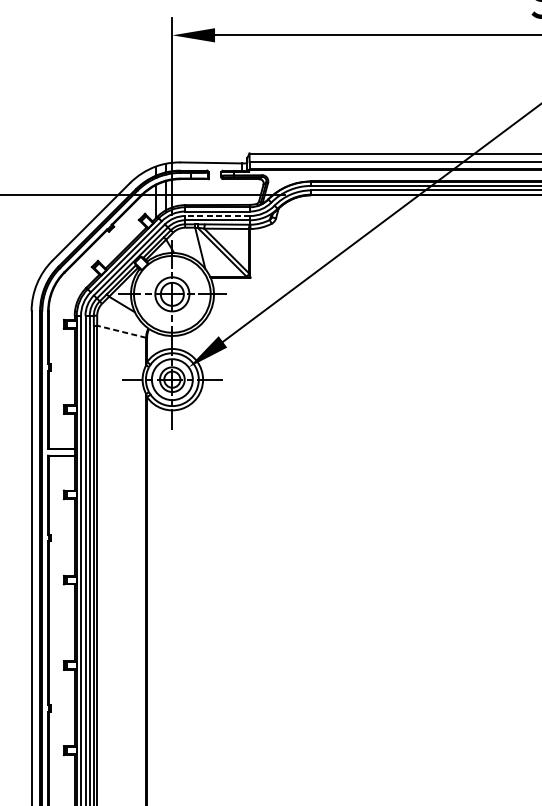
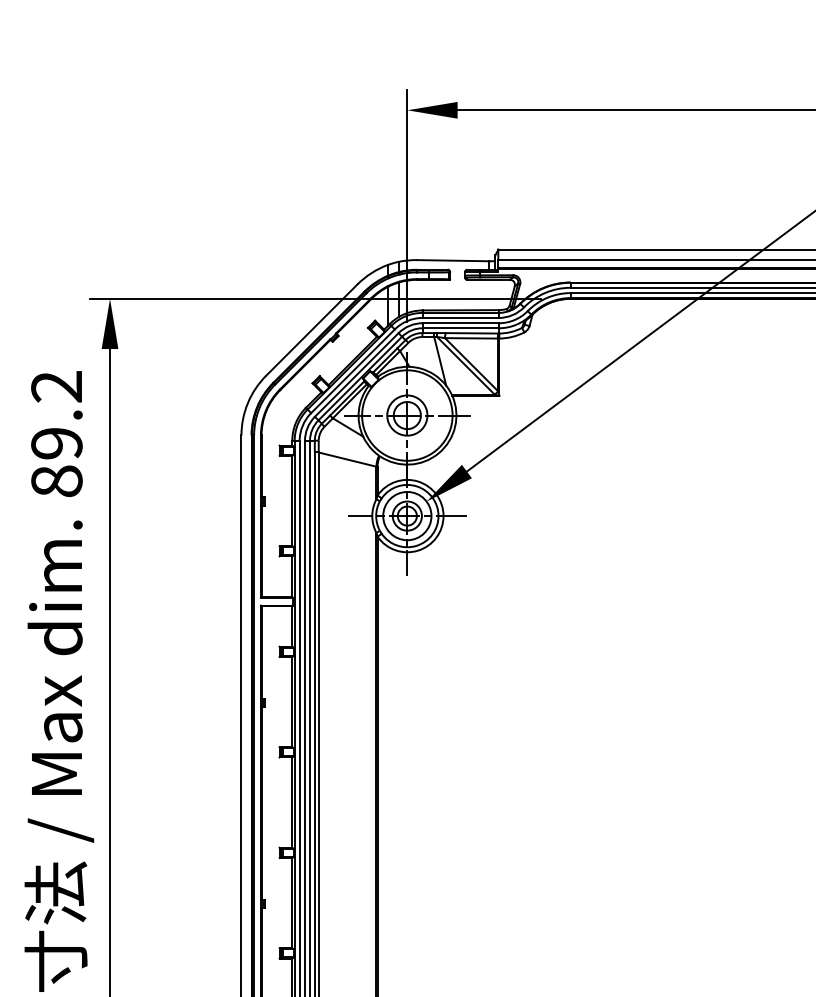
line: (217, 216) -> (460, 323), dashed -> solid
line: (121, 331) -> (347, 459), dashed -> solid

